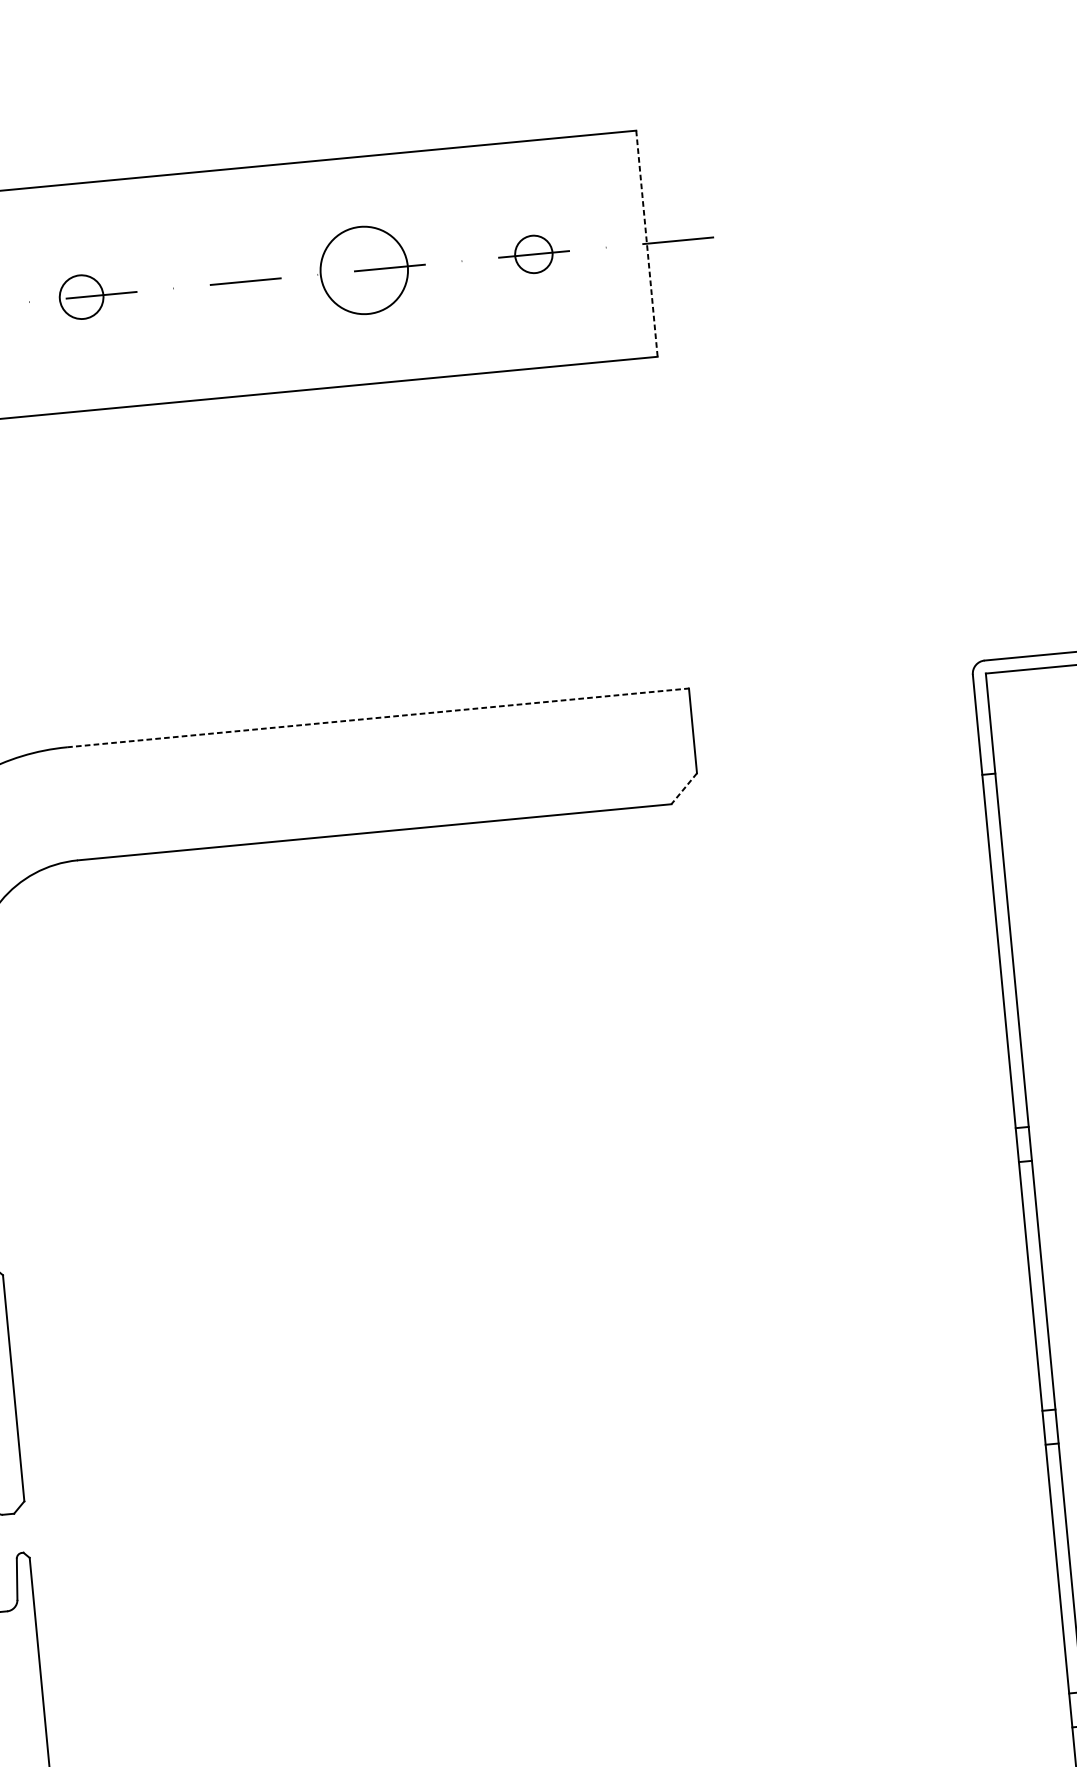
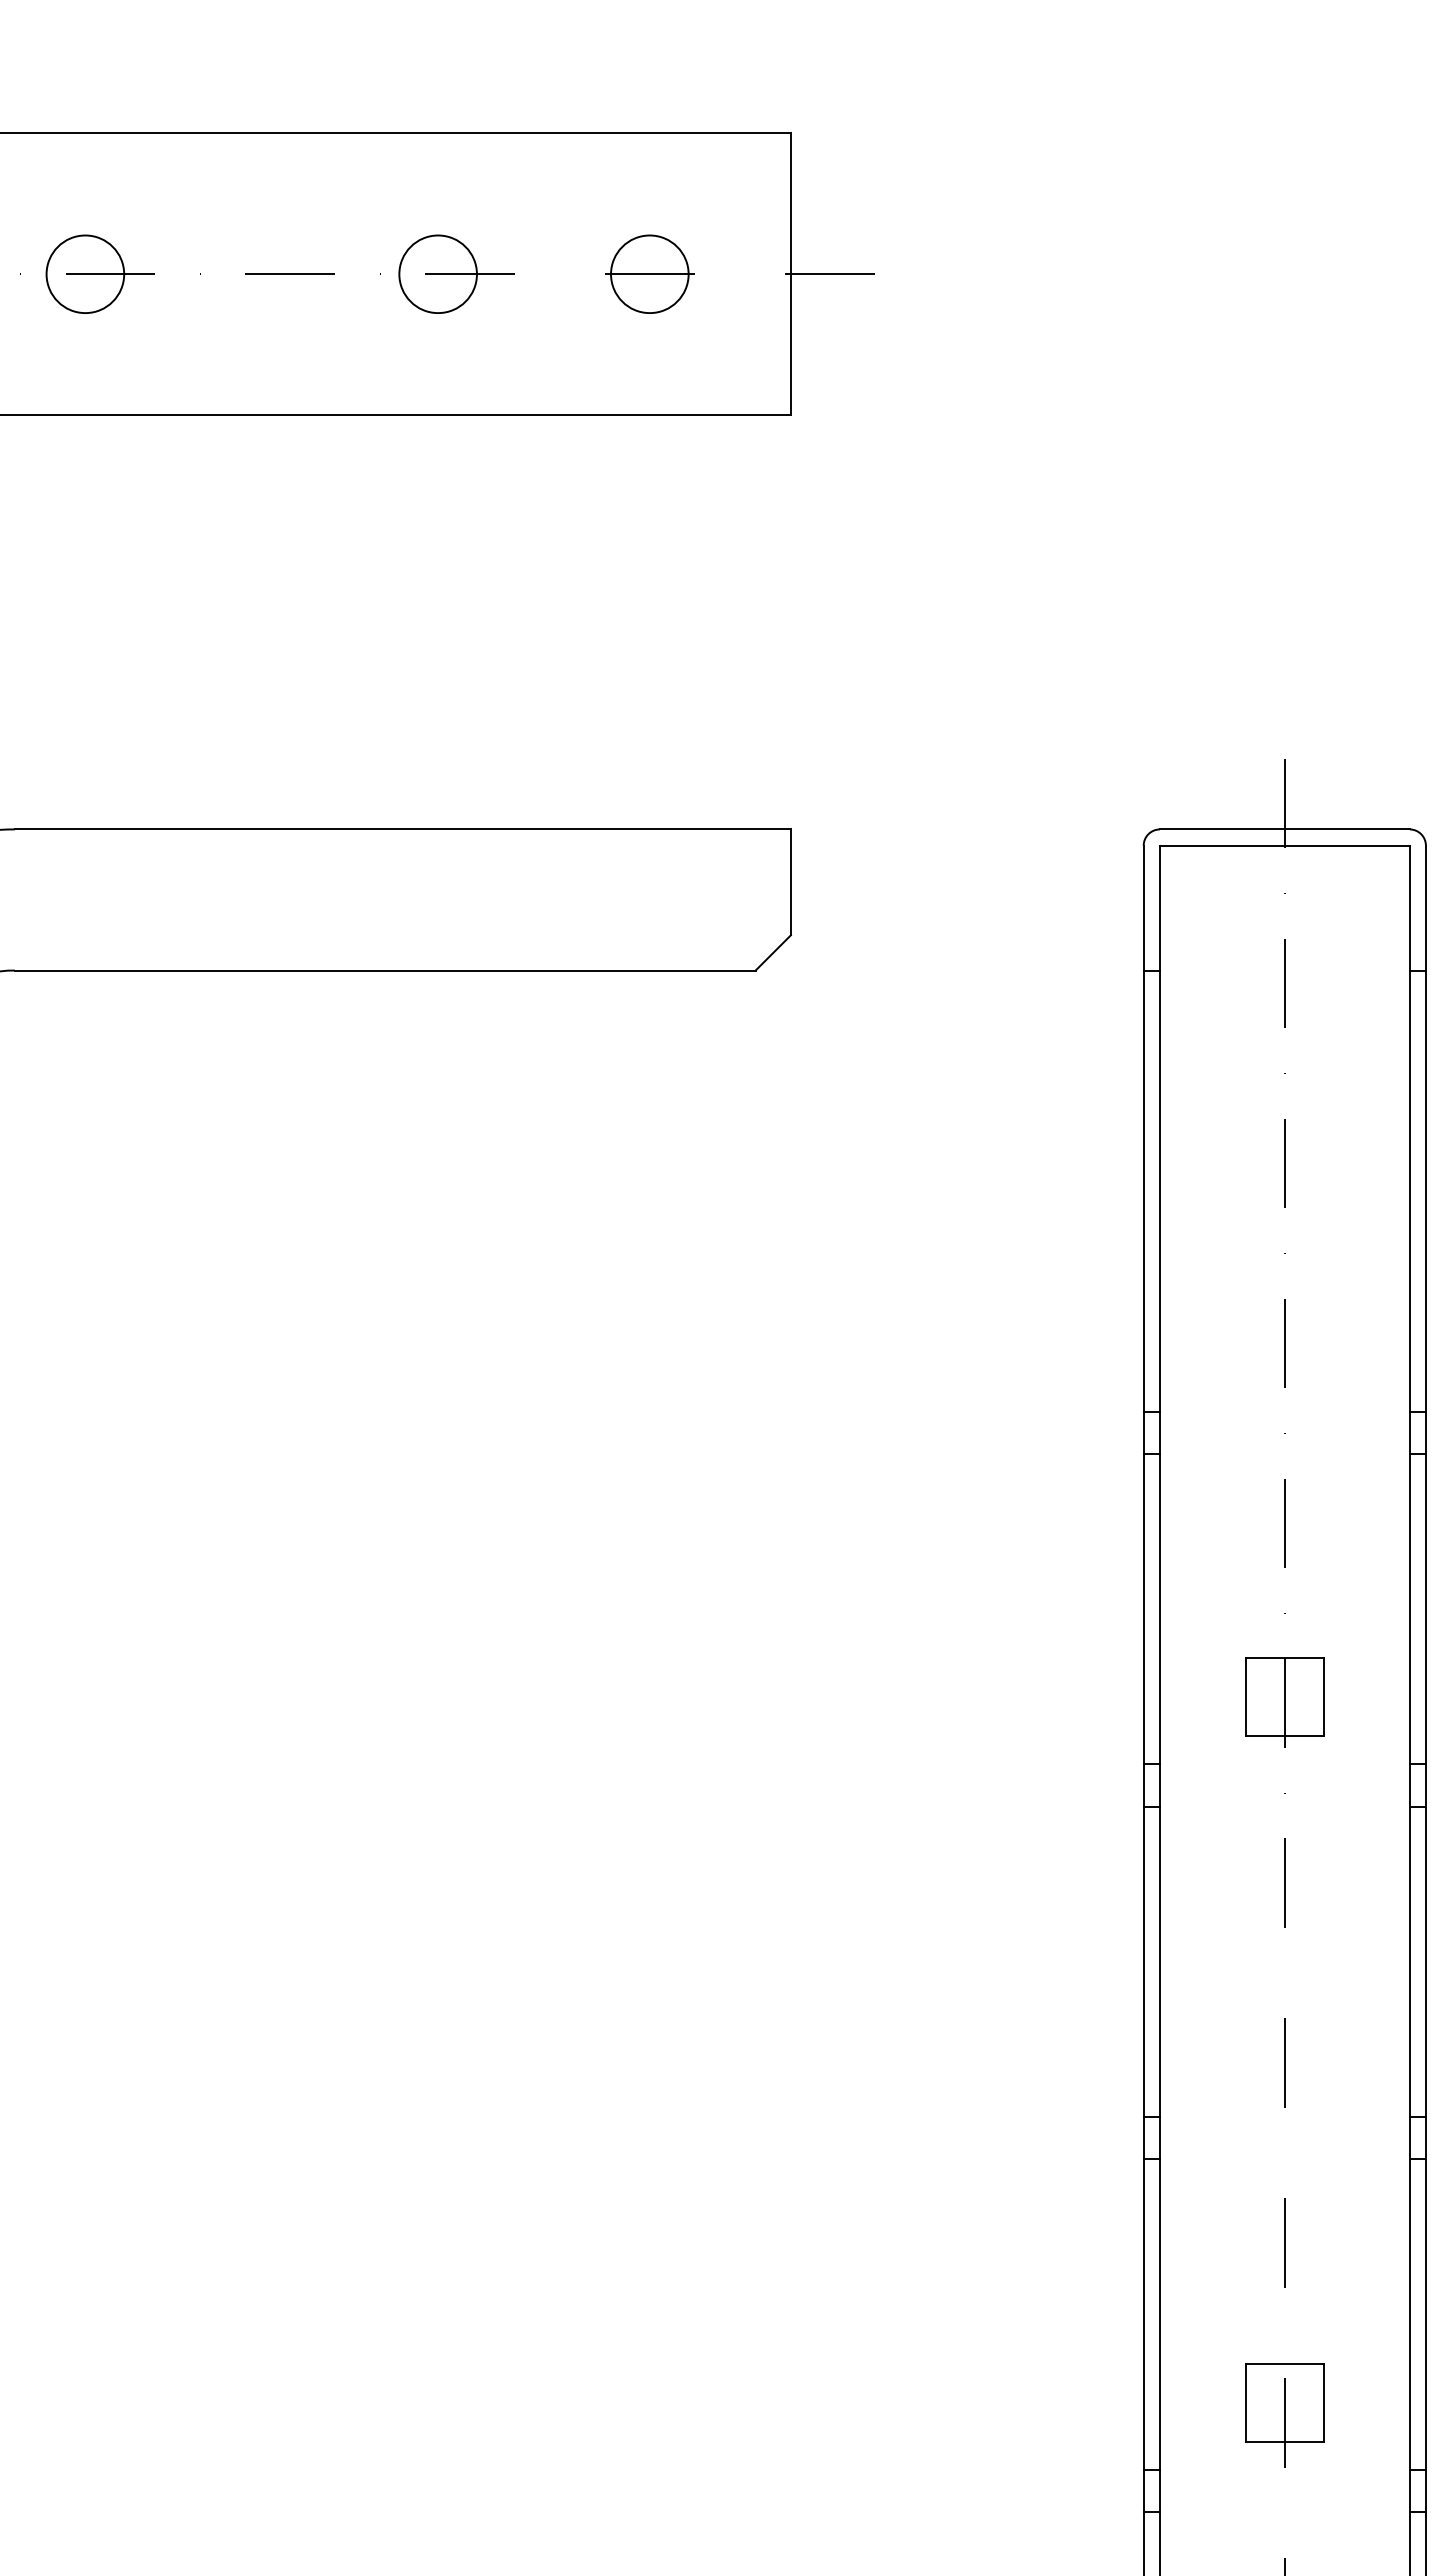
line: (646, 243) -> (790, 274), dashed -> solid
circle: (533, 254) -> (649, 274), size x1.67
circle: (363, 270) -> (437, 274), size x0.71
circle: (81, 297) -> (85, 274), size x1.43
line: (378, 717) -> (403, 829), dashed -> solid
line: (684, 788) -> (773, 952), dashed -> solid

